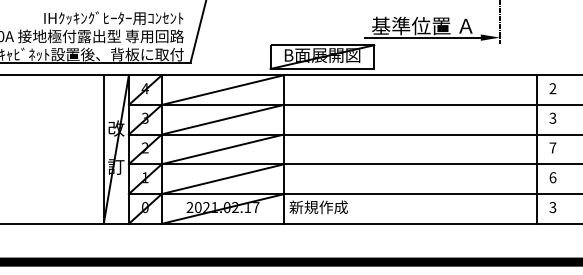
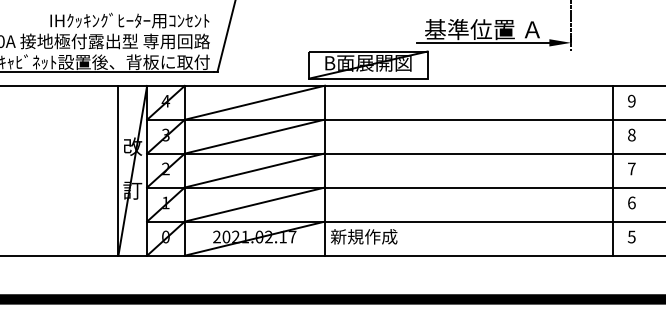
text: (552, 88) -> (631, 100), 2 -> 9
text: (552, 118) -> (631, 135), 3 -> 8
text: (553, 206) -> (632, 235), 3 -> 5

